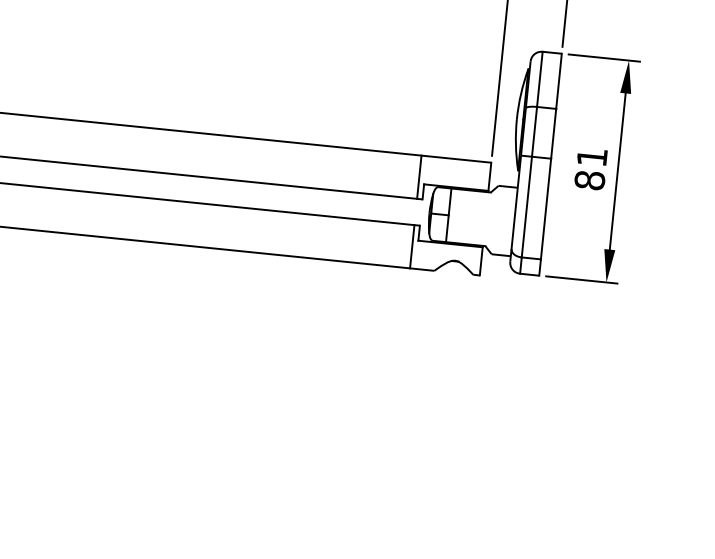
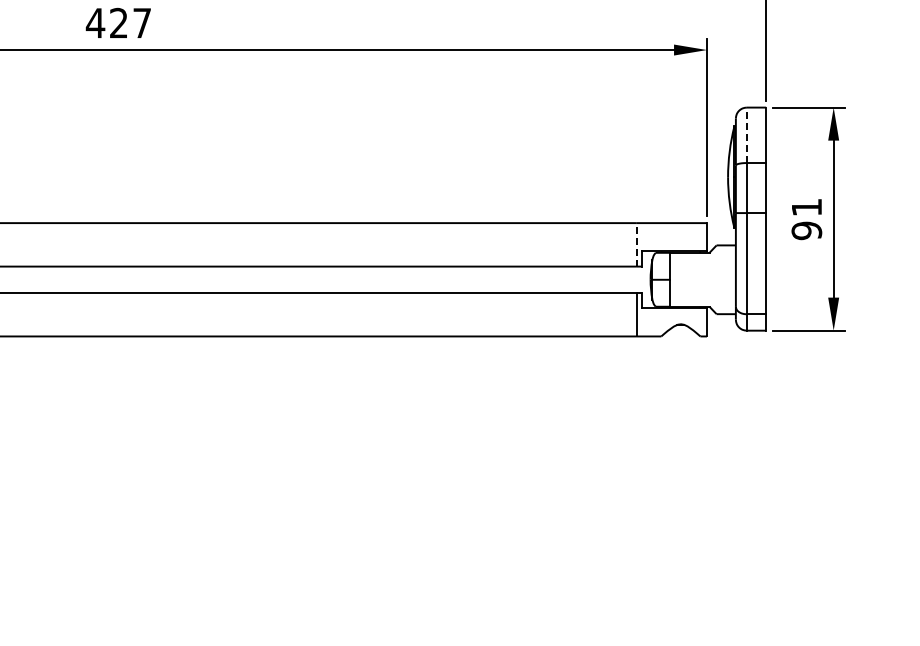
line: (539, 79) -> (746, 135), solid -> dashed
line: (418, 176) -> (636, 244), solid -> dashed
text: (589, 180) -> (806, 230), 81 -> 91

